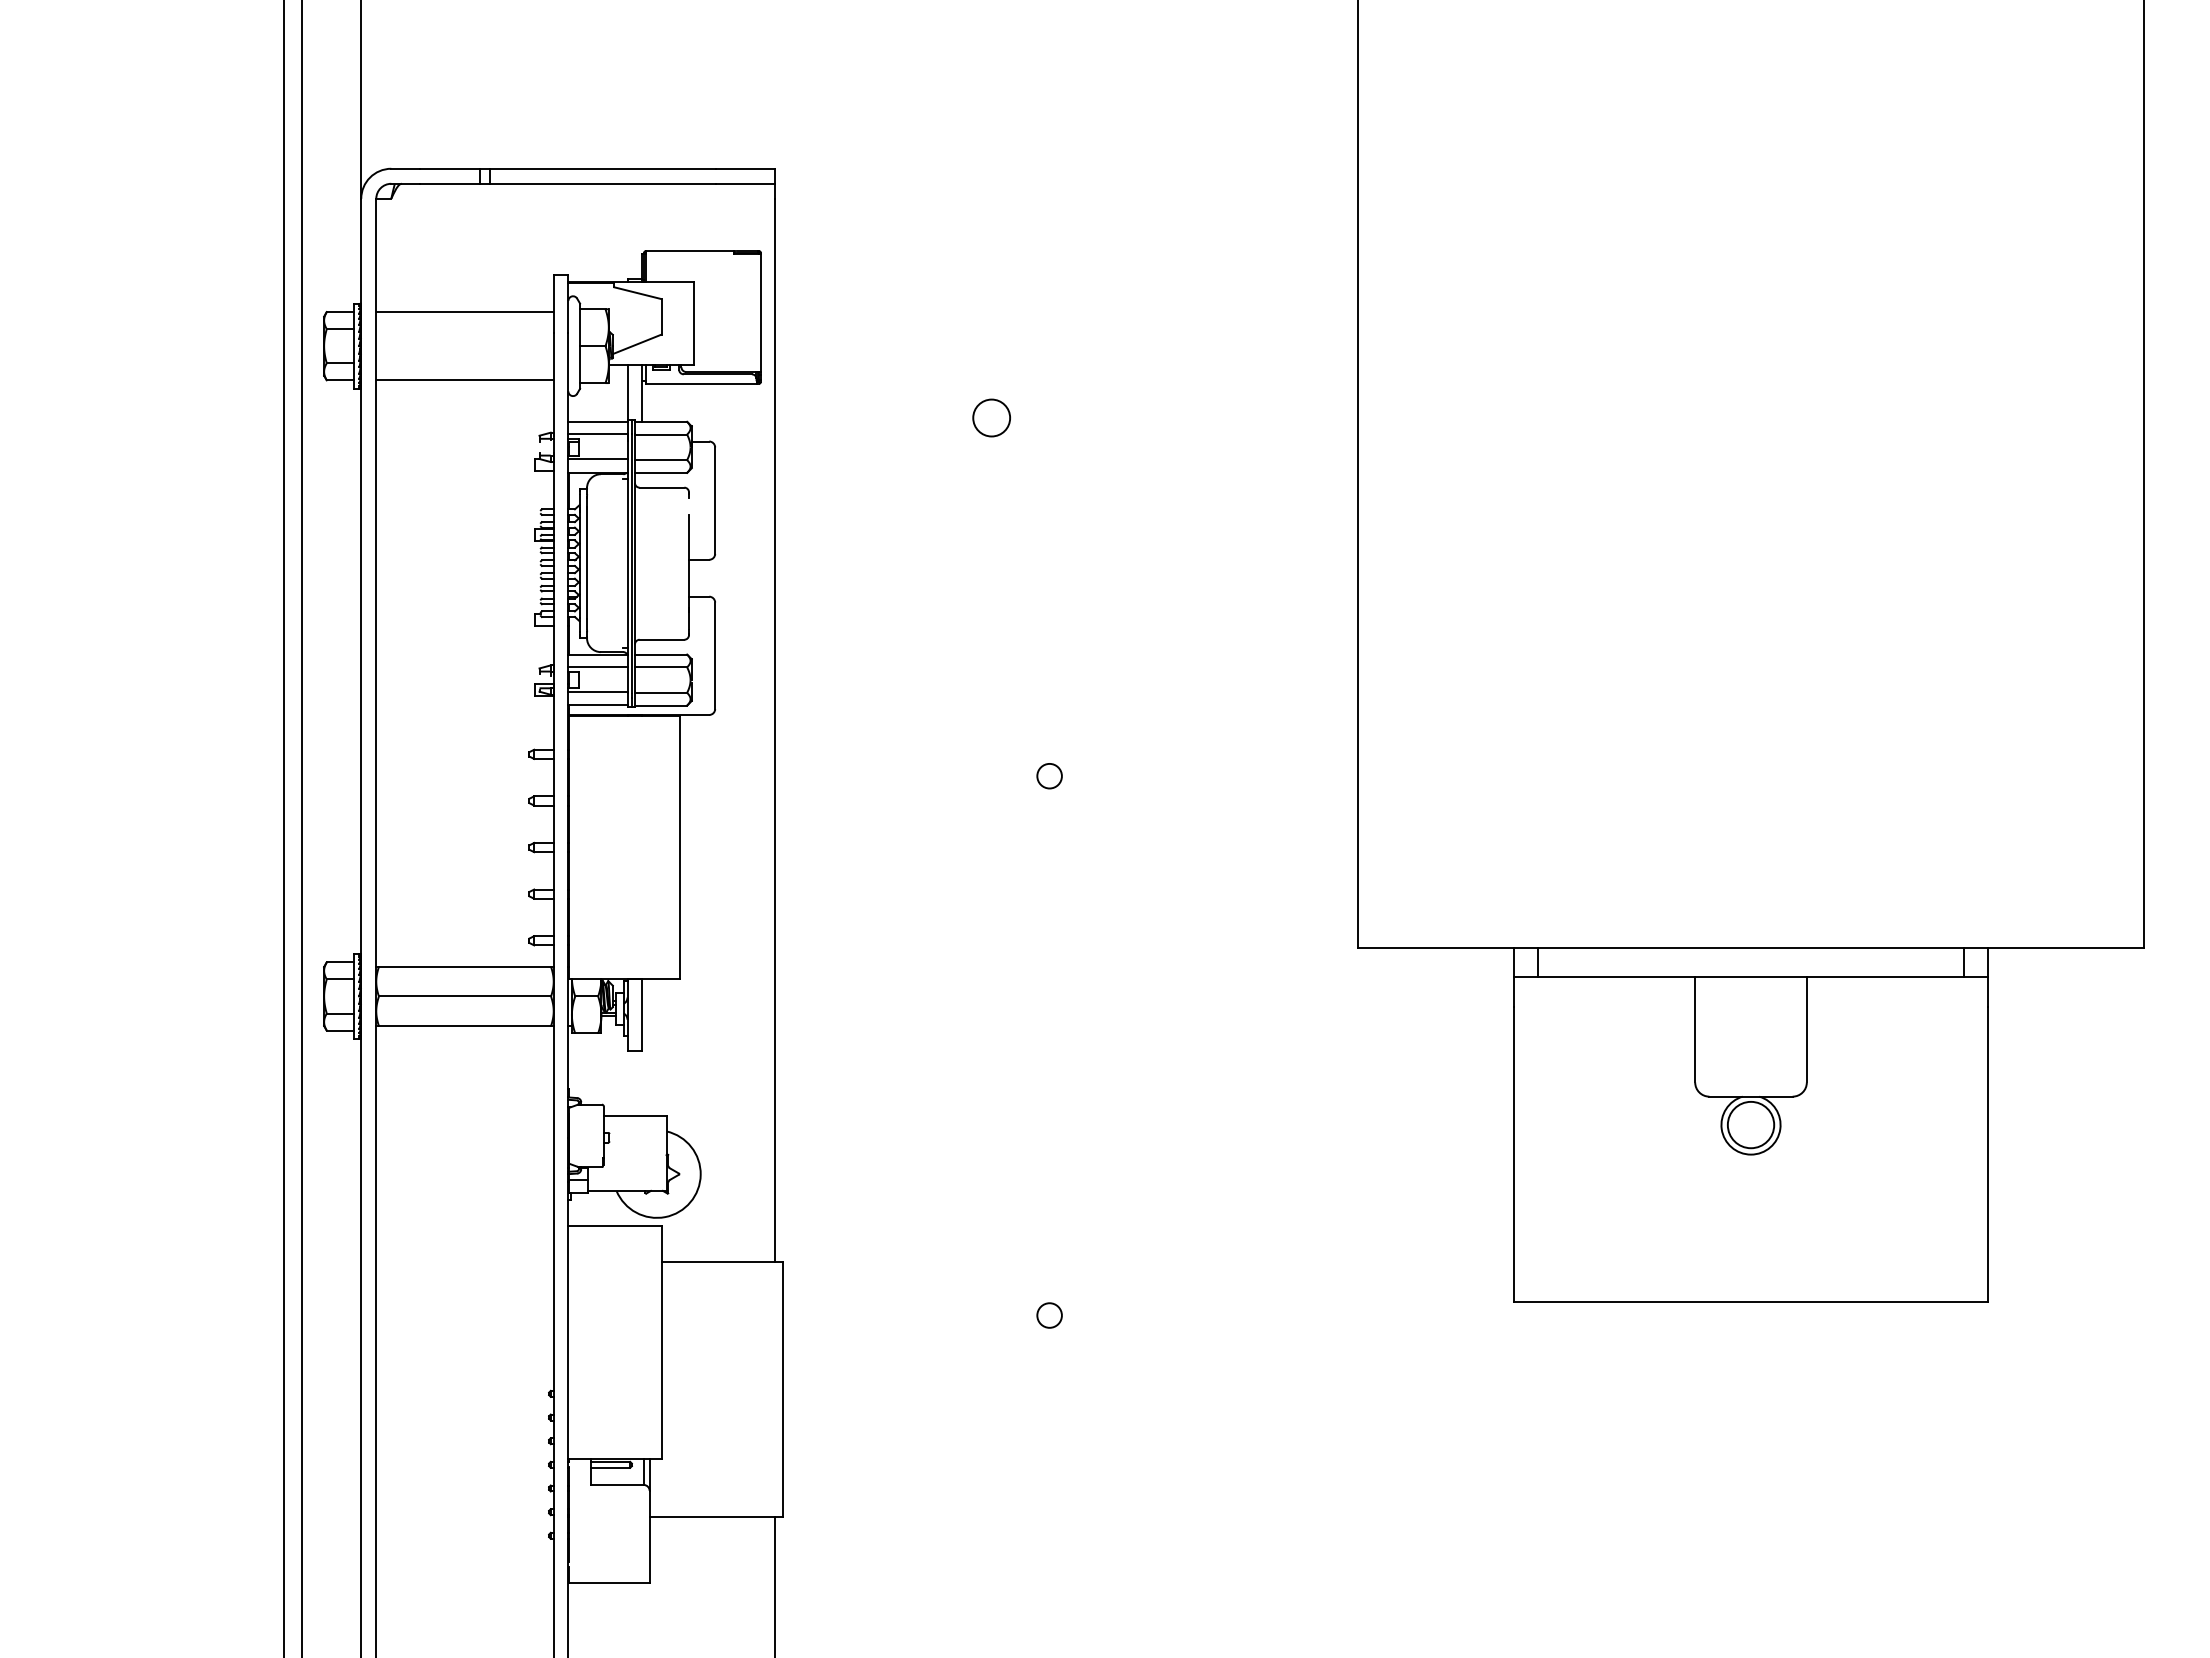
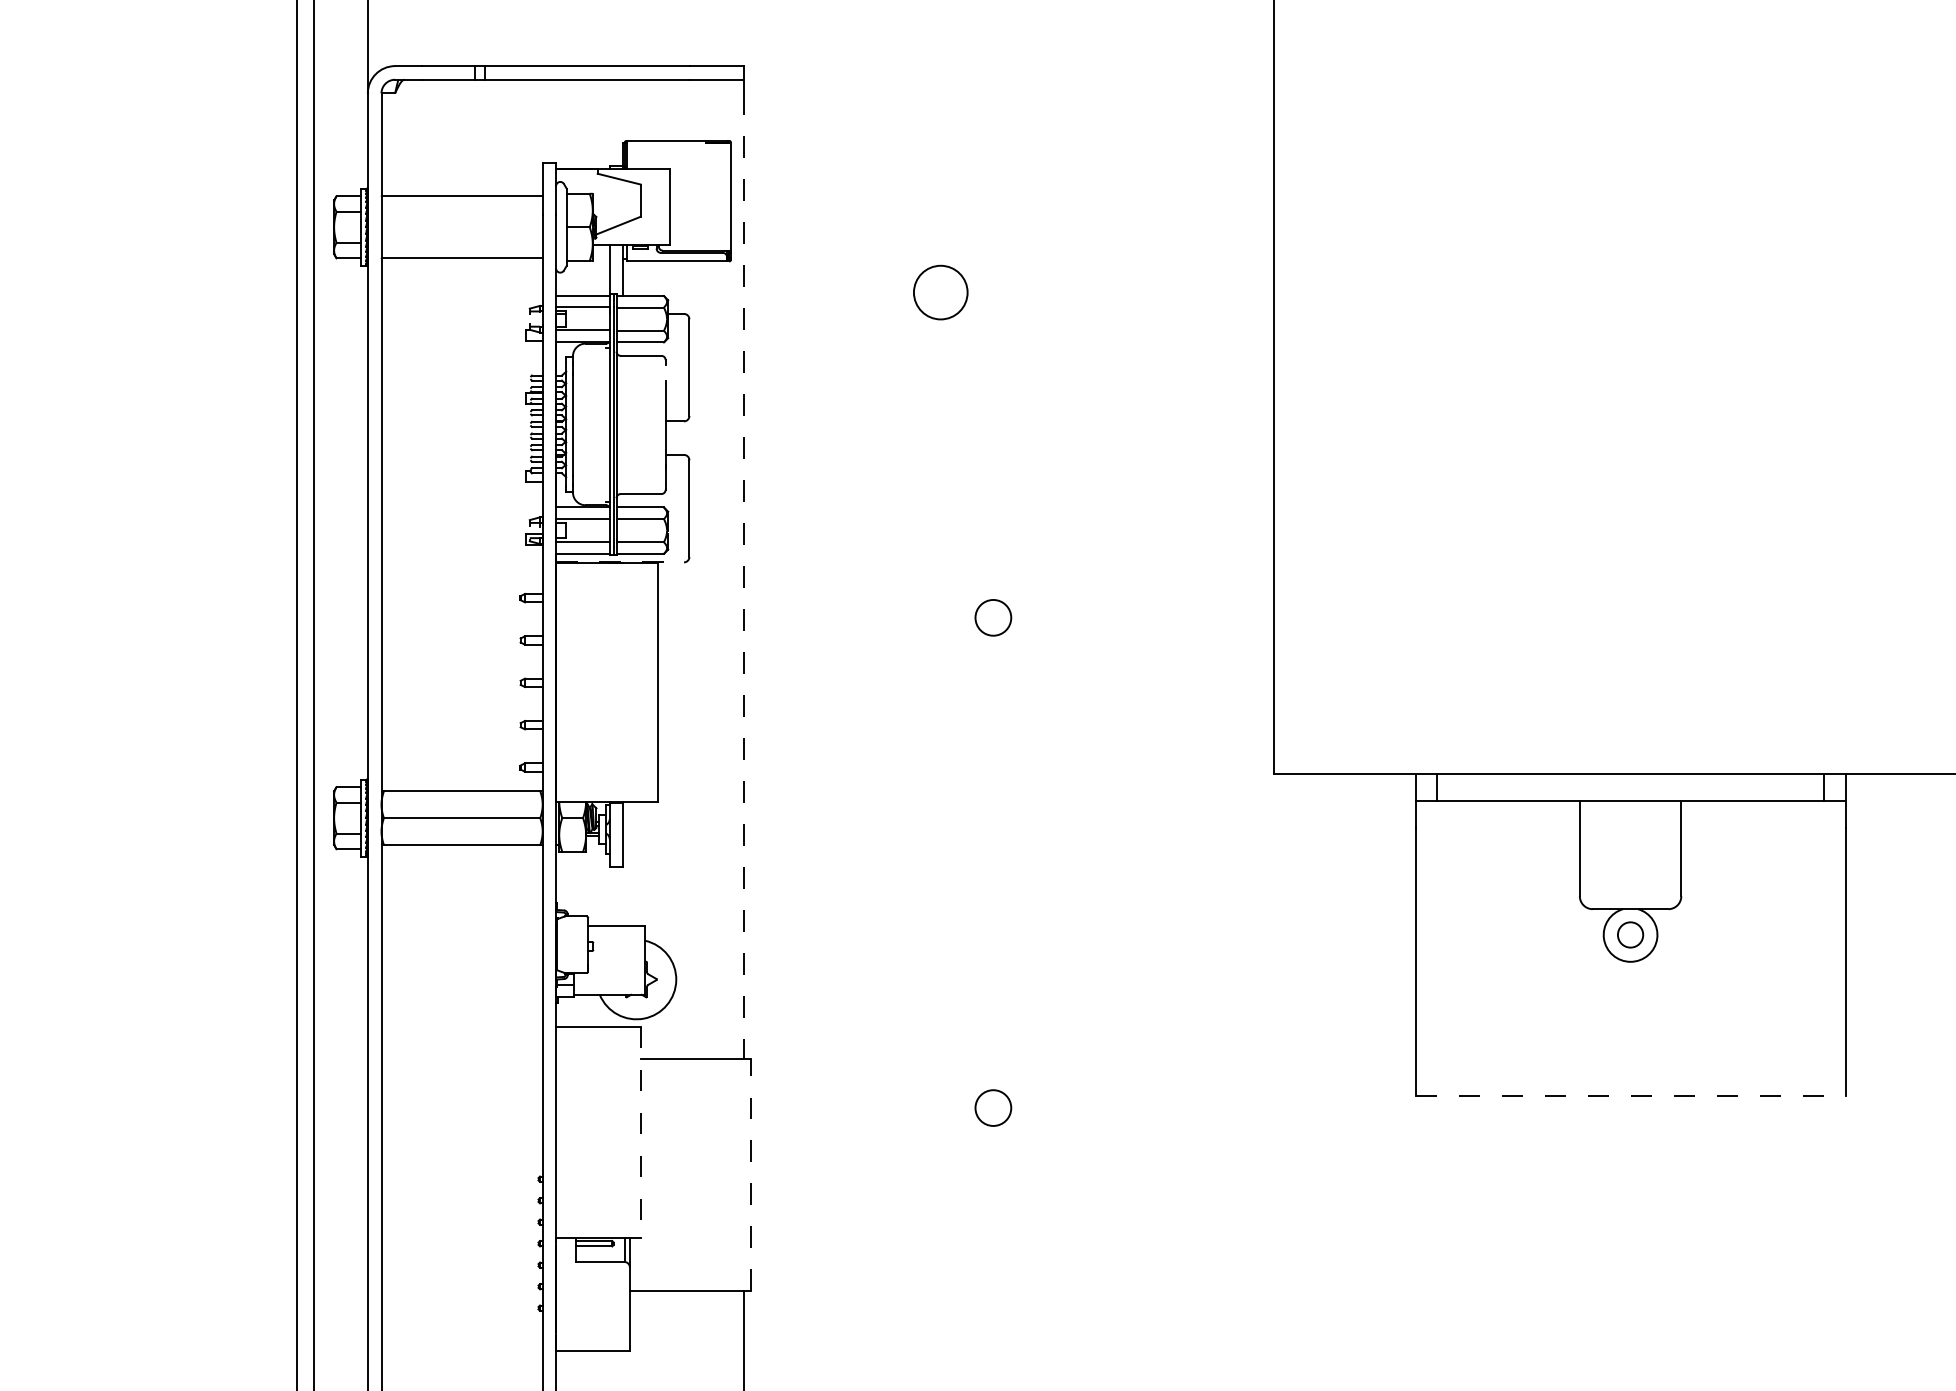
circle: (991, 417) -> (940, 292), size x1.6
line: (639, 714) -> (620, 561), solid -> dashed
line: (775, 730) -> (744, 576), solid -> dashed
circle: (1049, 776) -> (993, 618), size x1.6
circle: (1750, 1124) -> (1630, 934), size x0.6
line: (1751, 1302) -> (1631, 1096), solid -> dashed
circle: (1049, 1315) -> (993, 1108), size x1.6
line: (661, 1342) -> (640, 1132), solid -> dashed
line: (782, 1389) -> (750, 1175), solid -> dashed

